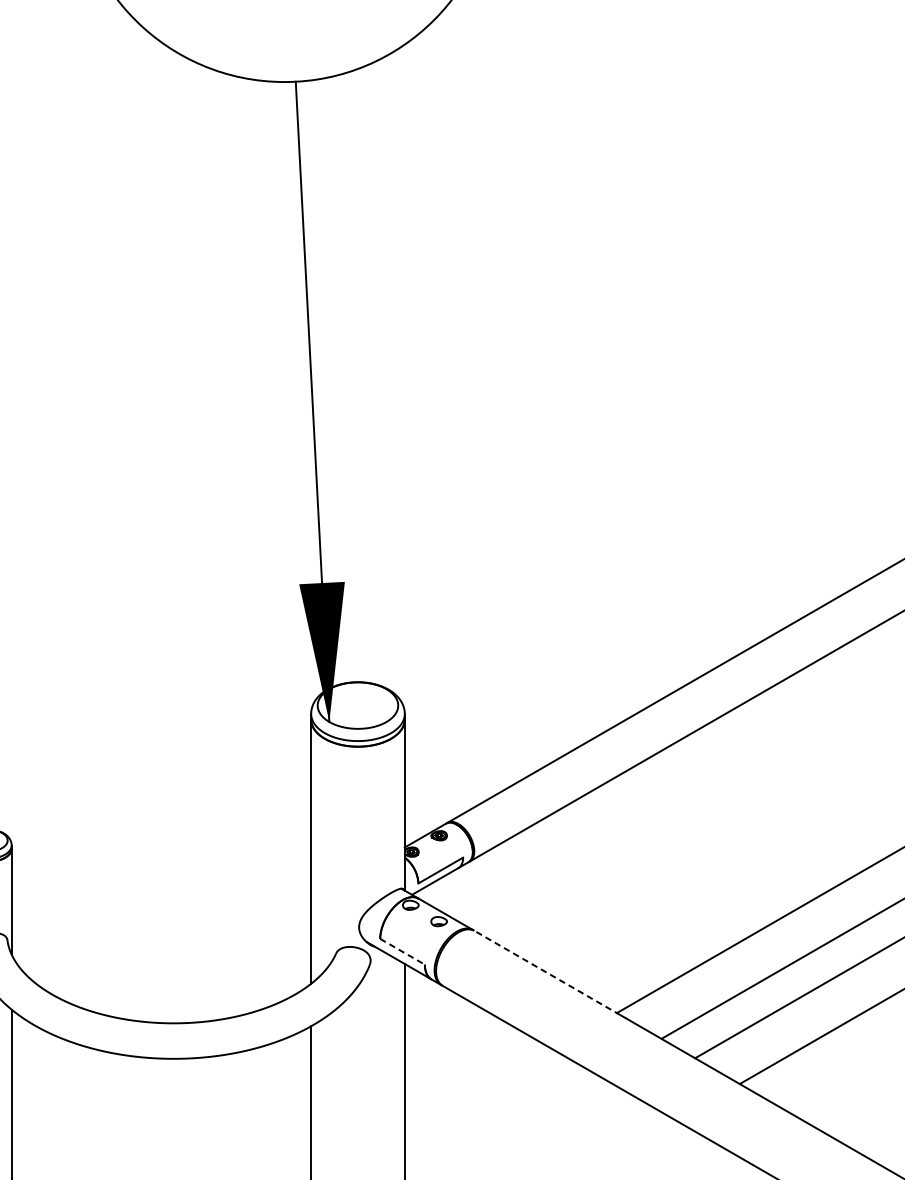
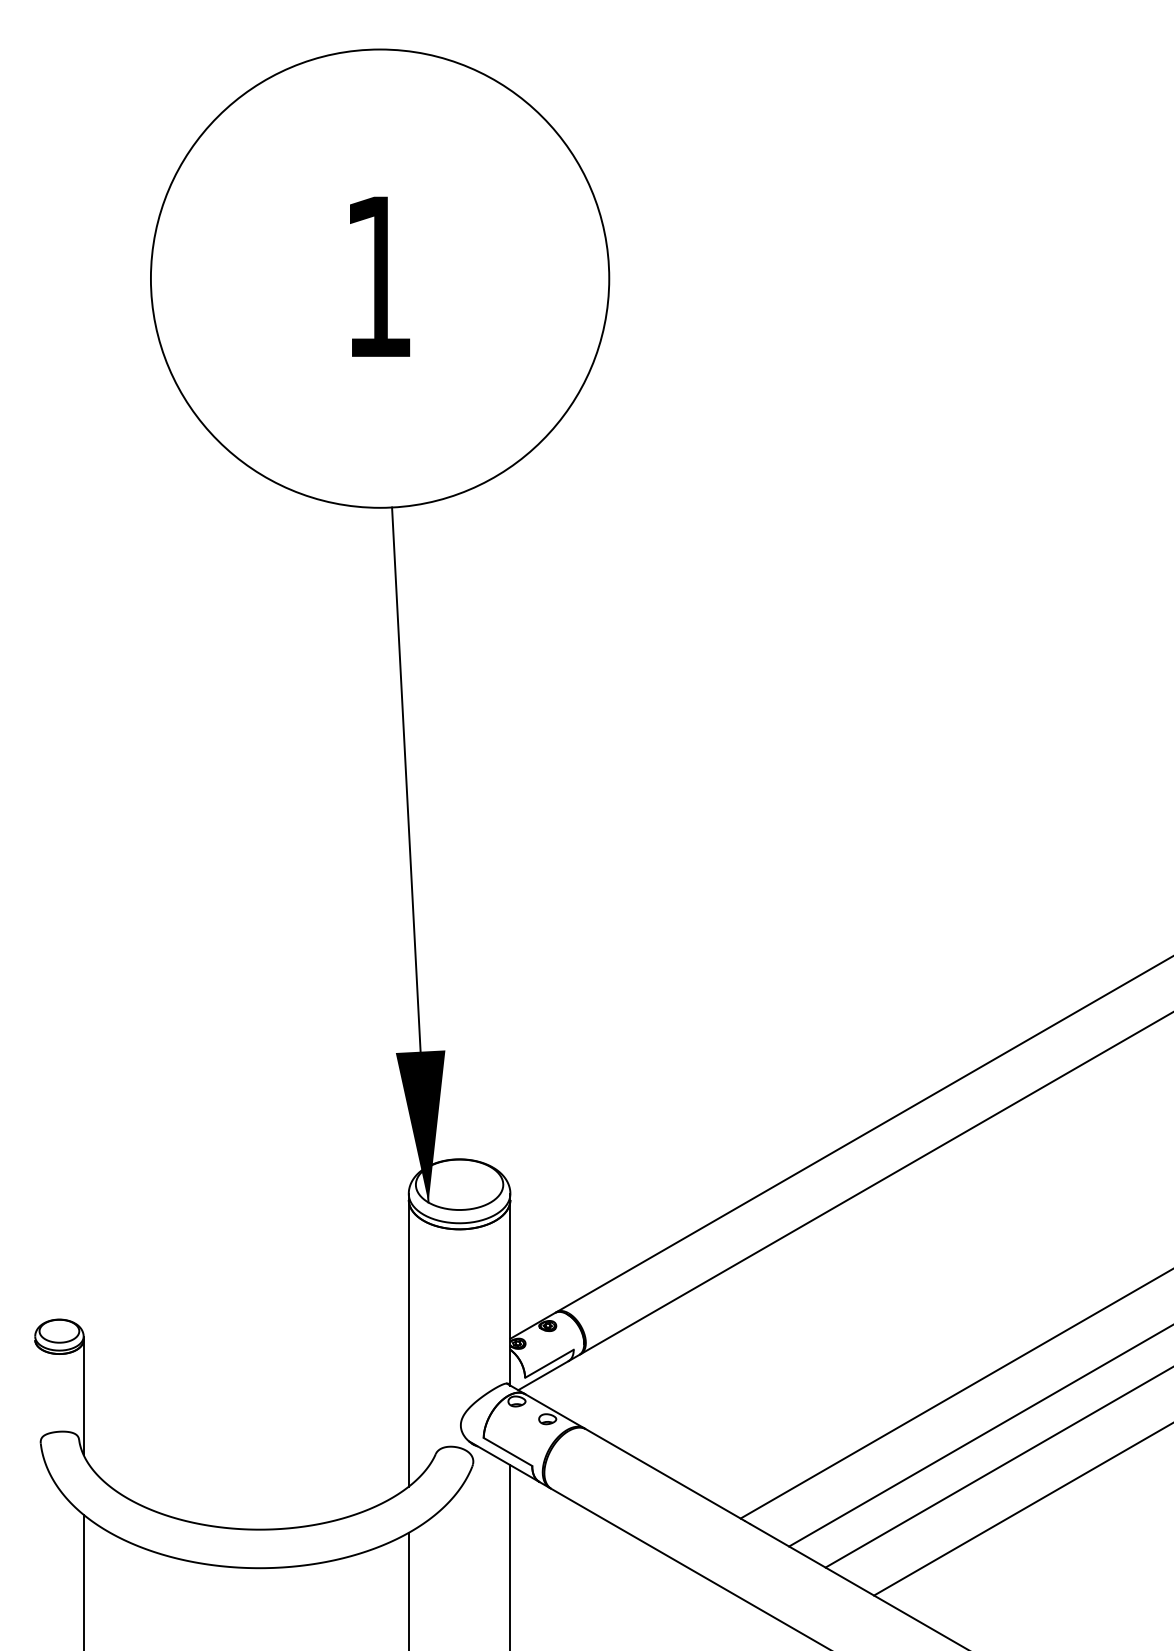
line: (403, 952) -> (508, 1452), dashed -> solid
line: (547, 972) -> (665, 1474), dashed -> solid

